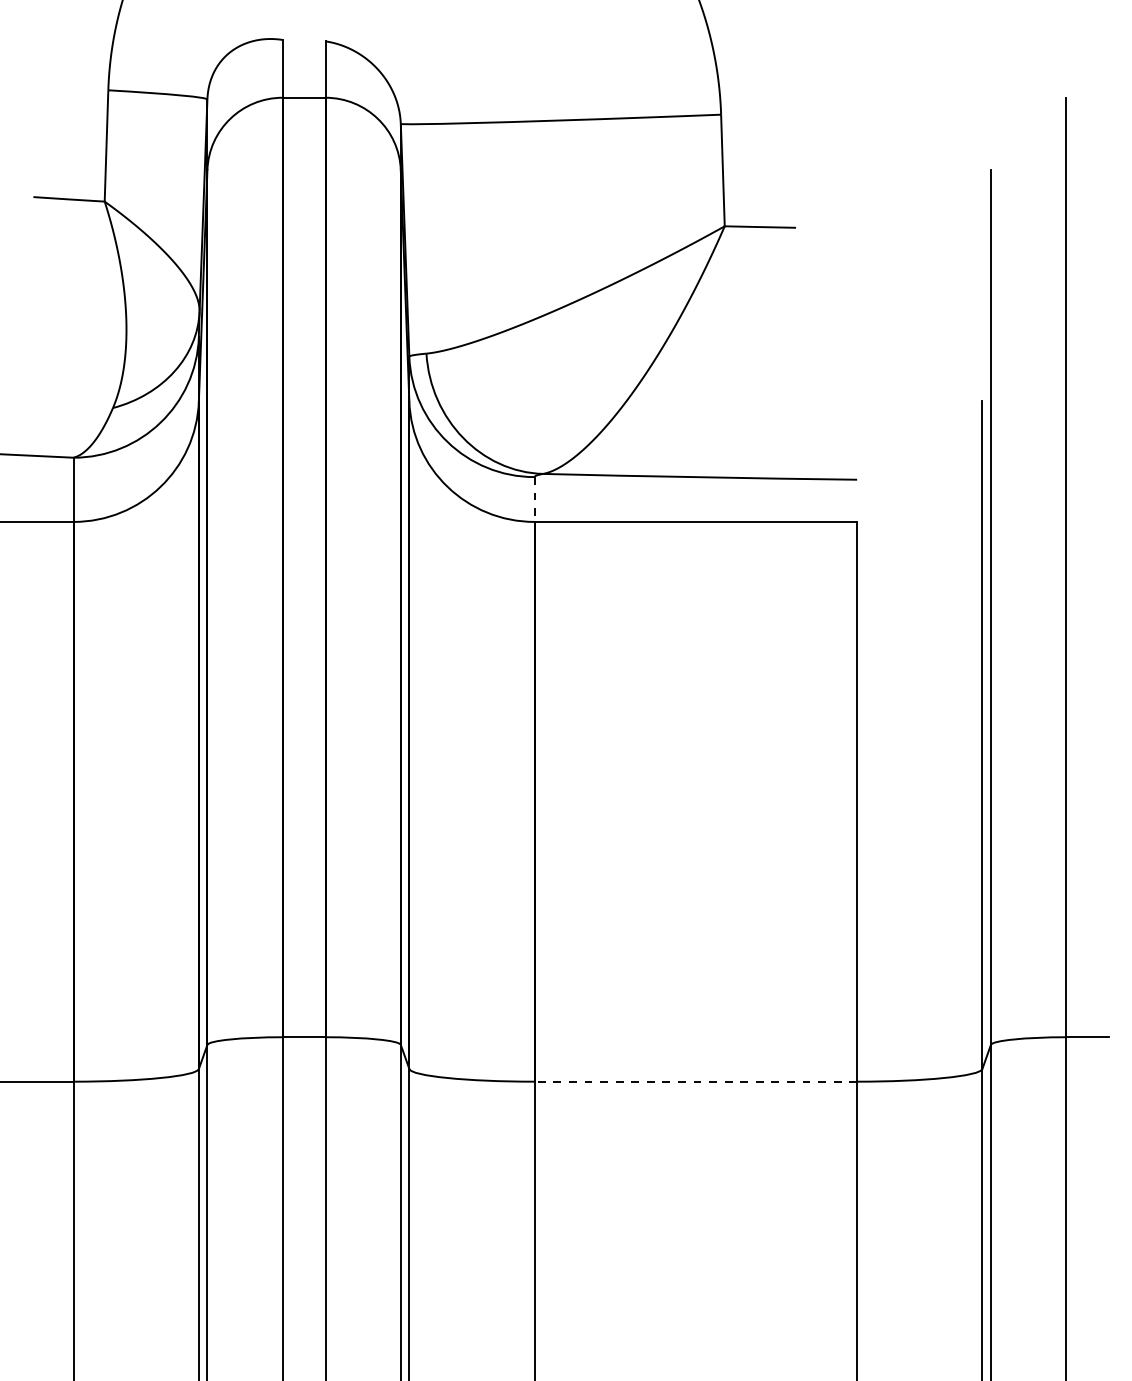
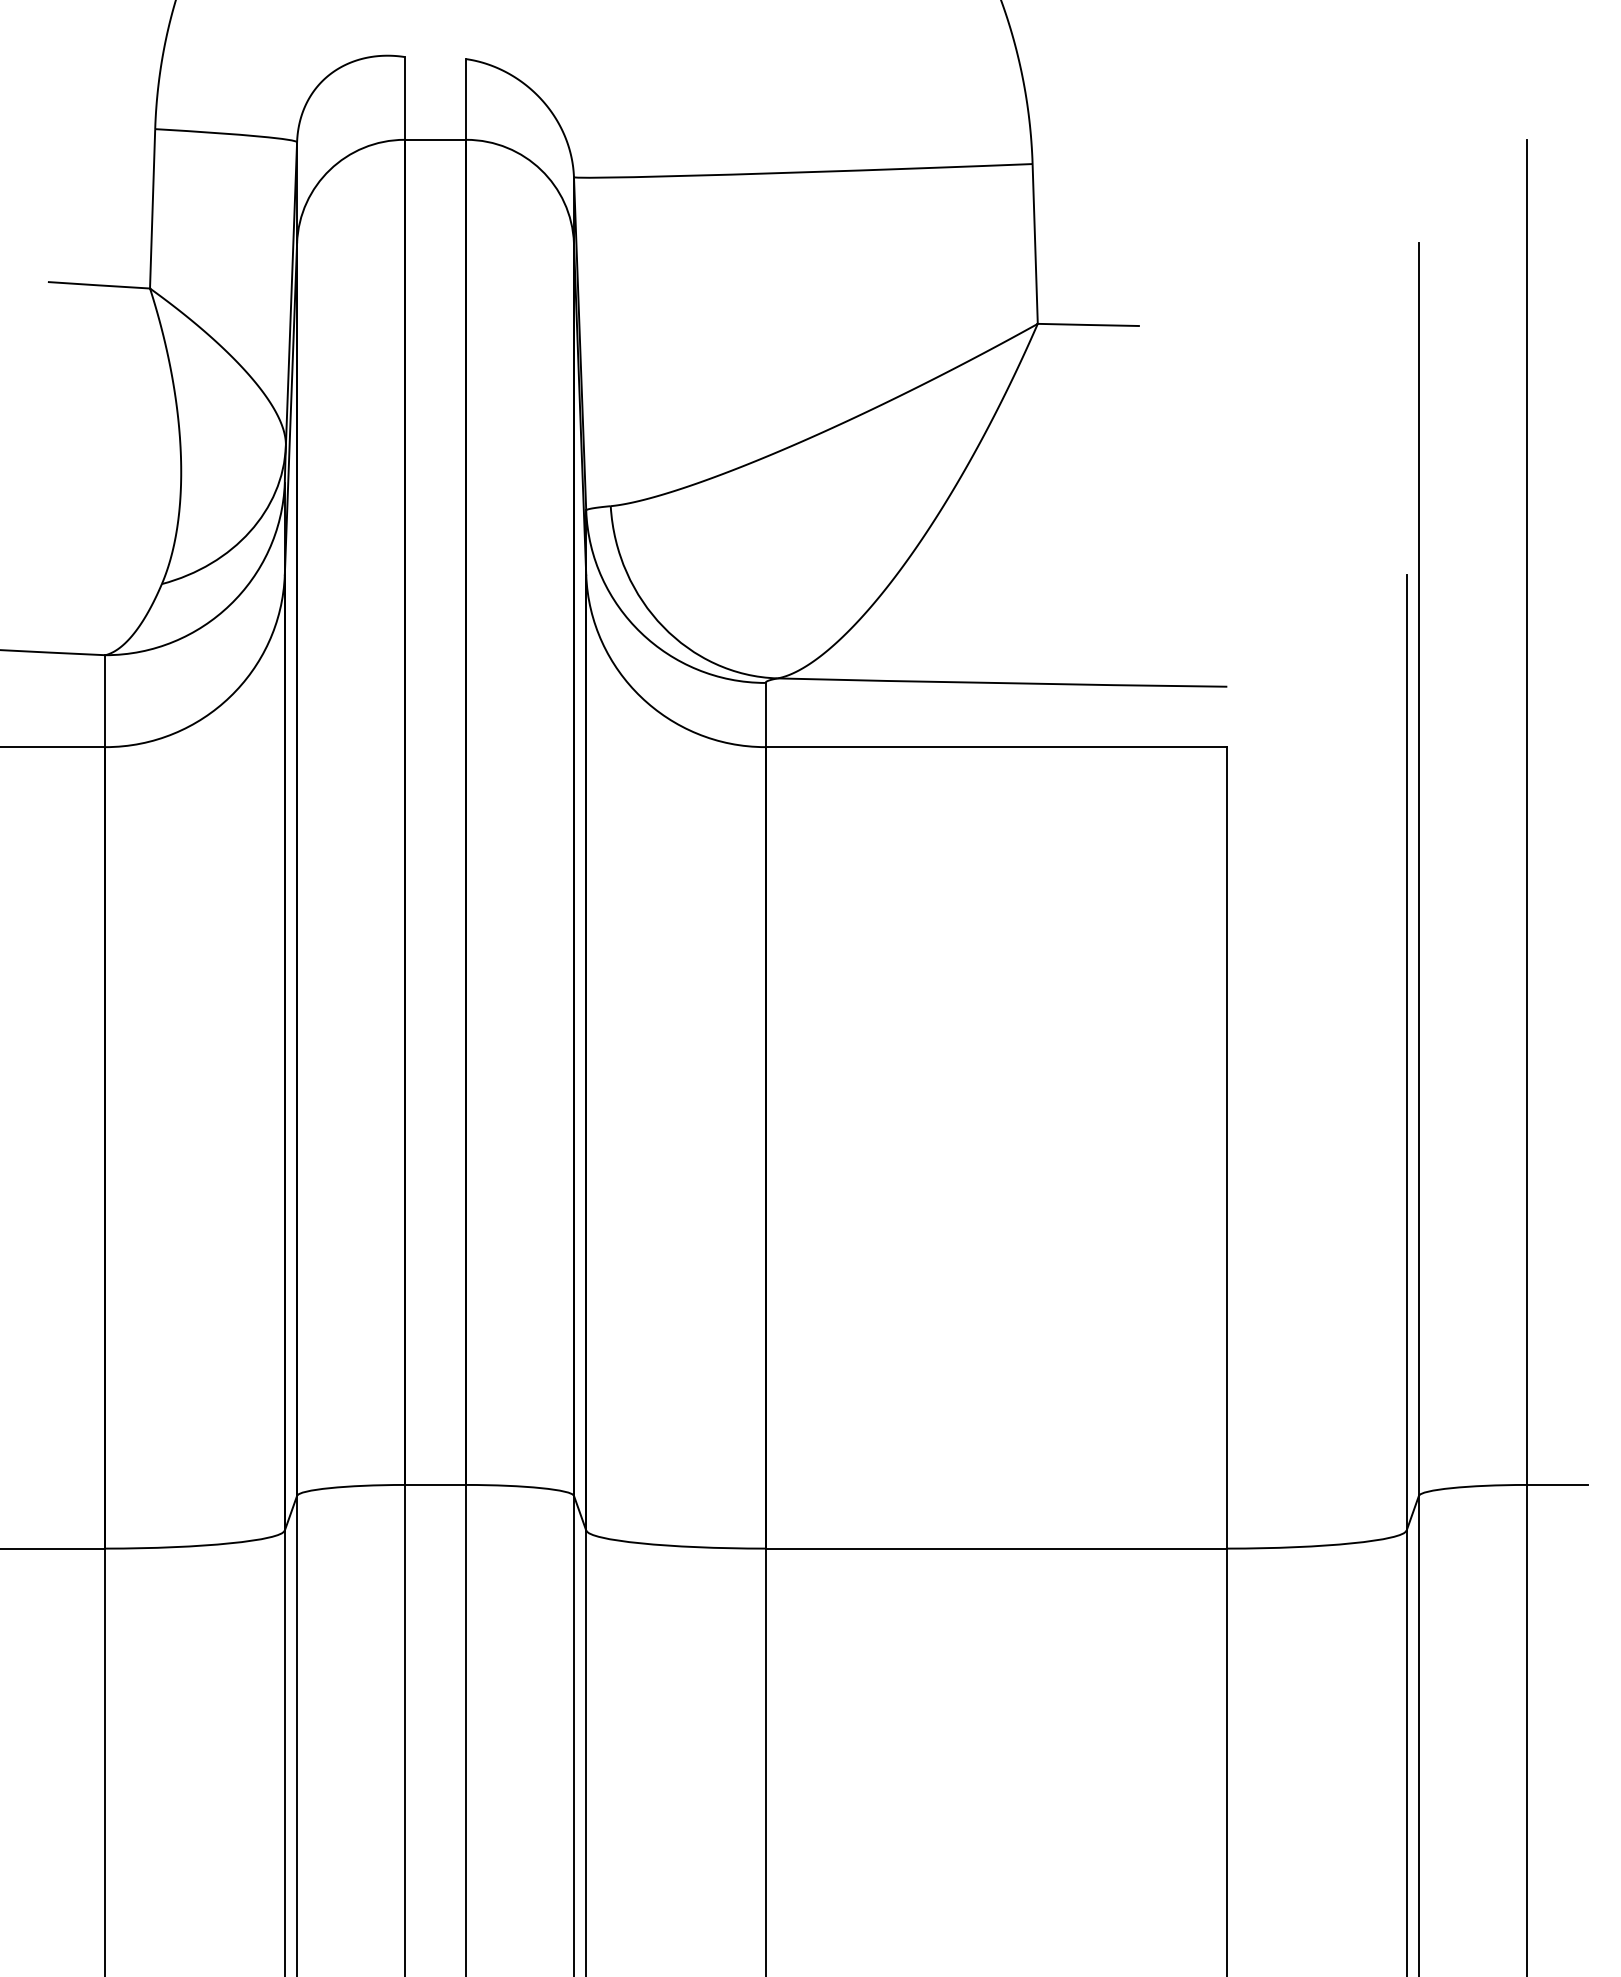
line: (534, 500) -> (765, 716), dashed -> solid
line: (695, 1081) -> (995, 1548), dashed -> solid

